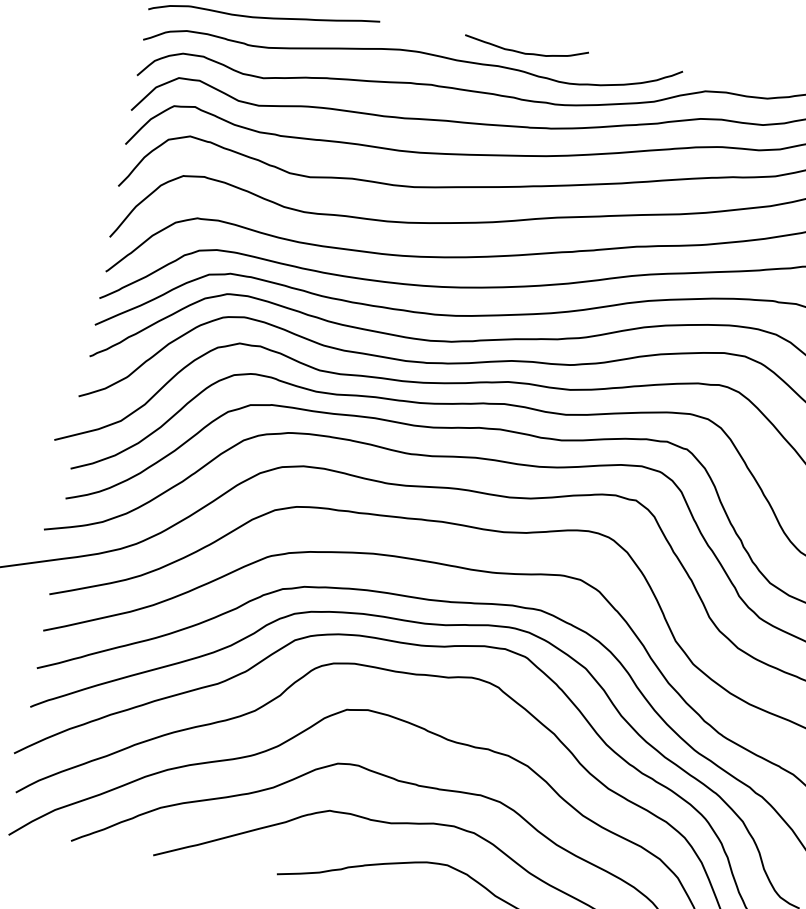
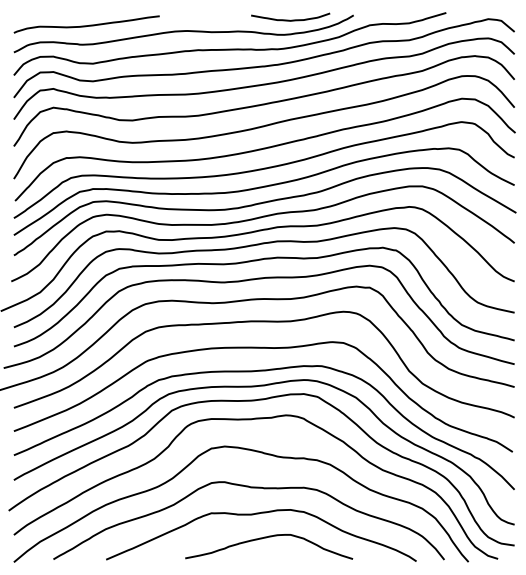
curve: (523, 51) -> (289, 19), moved

